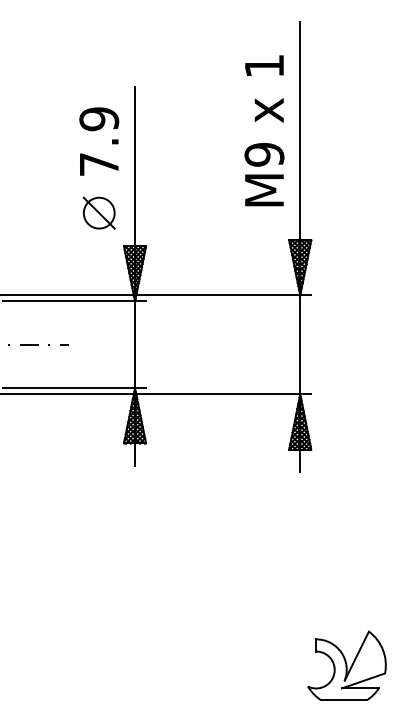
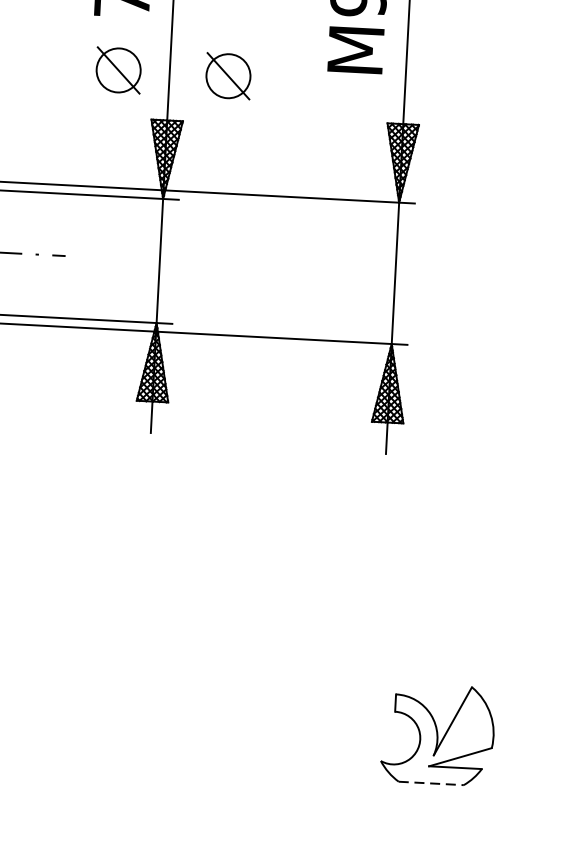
part: (175, 212) -> (227, 75), added
line: (344, 700) -> (431, 783), solid -> dashed

